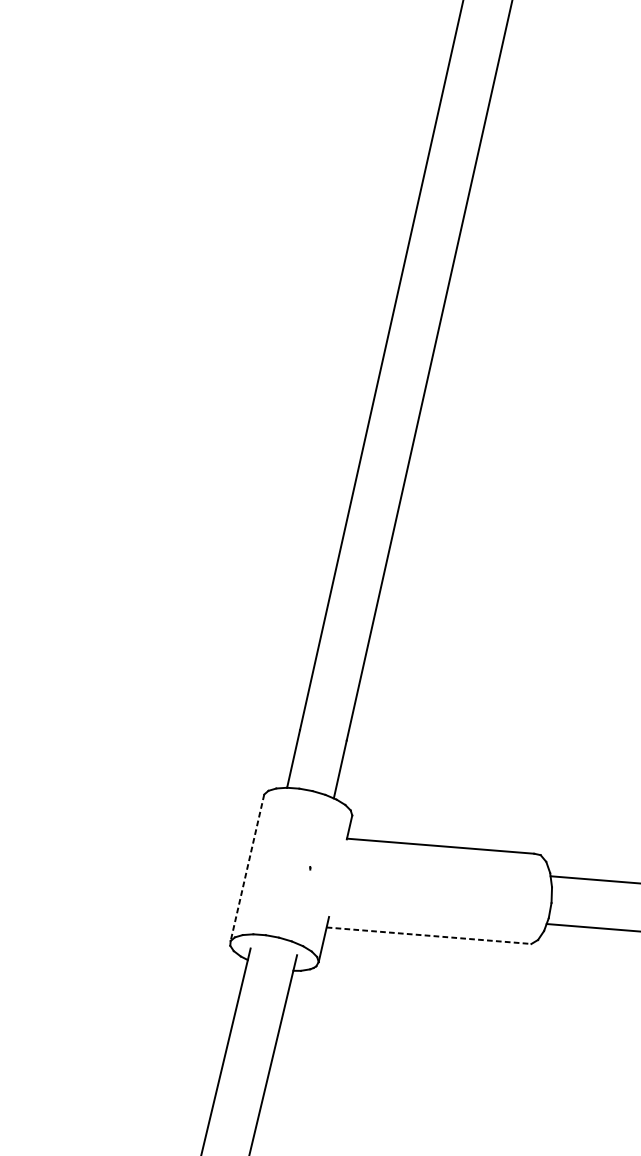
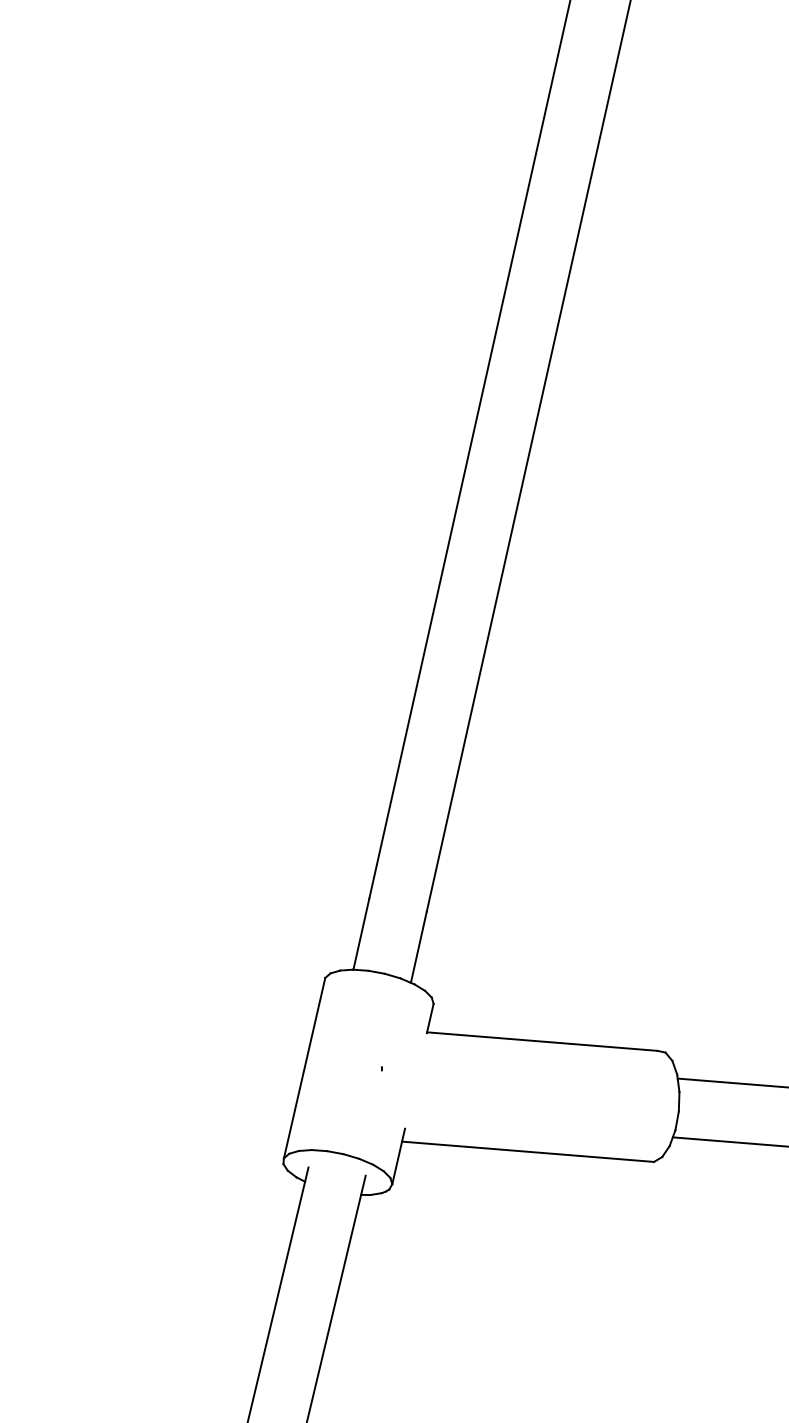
line: (247, 868) -> (304, 1068), dashed -> solid
line: (429, 935) -> (528, 1151), dashed -> solid

